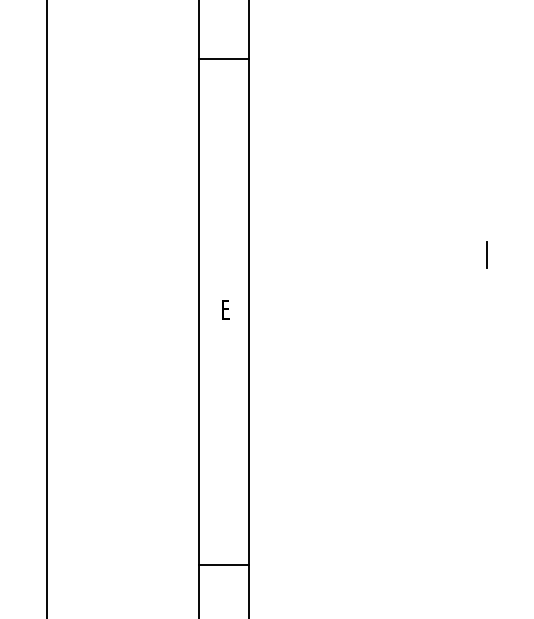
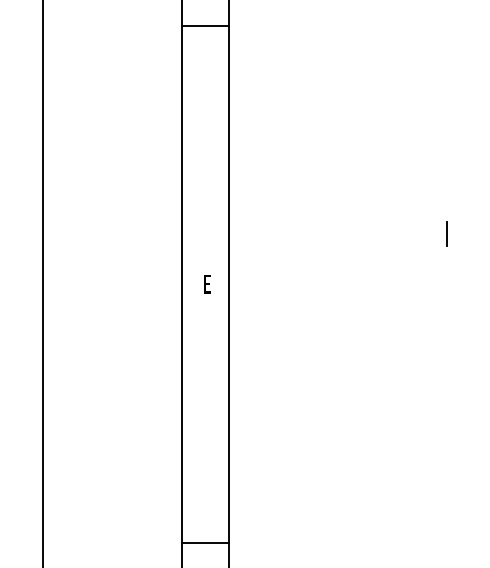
line: (223, 59) -> (205, 26), moved
line: (223, 564) -> (205, 542), moved

